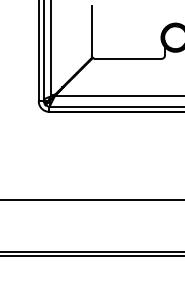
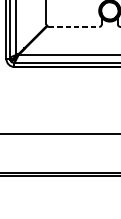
line: (128, 58) -> (74, 26), solid -> dashed

